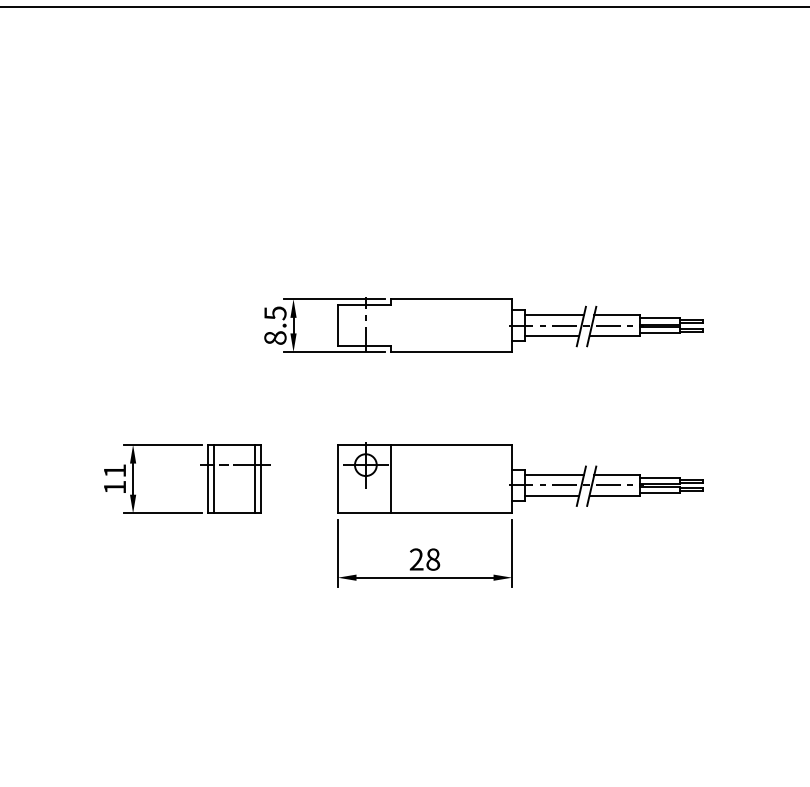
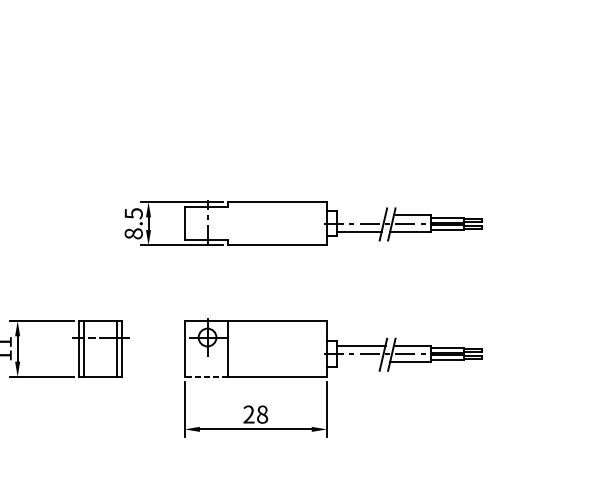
line: (553, 315) -> (360, 215), removed
line: (551, 495) -> (359, 362), removed
line: (363, 513) -> (205, 377), solid -> dashed

